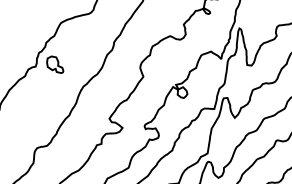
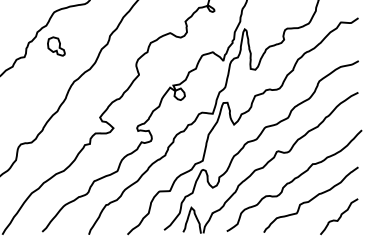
part: (55, 64) -> (56, 46), moved

